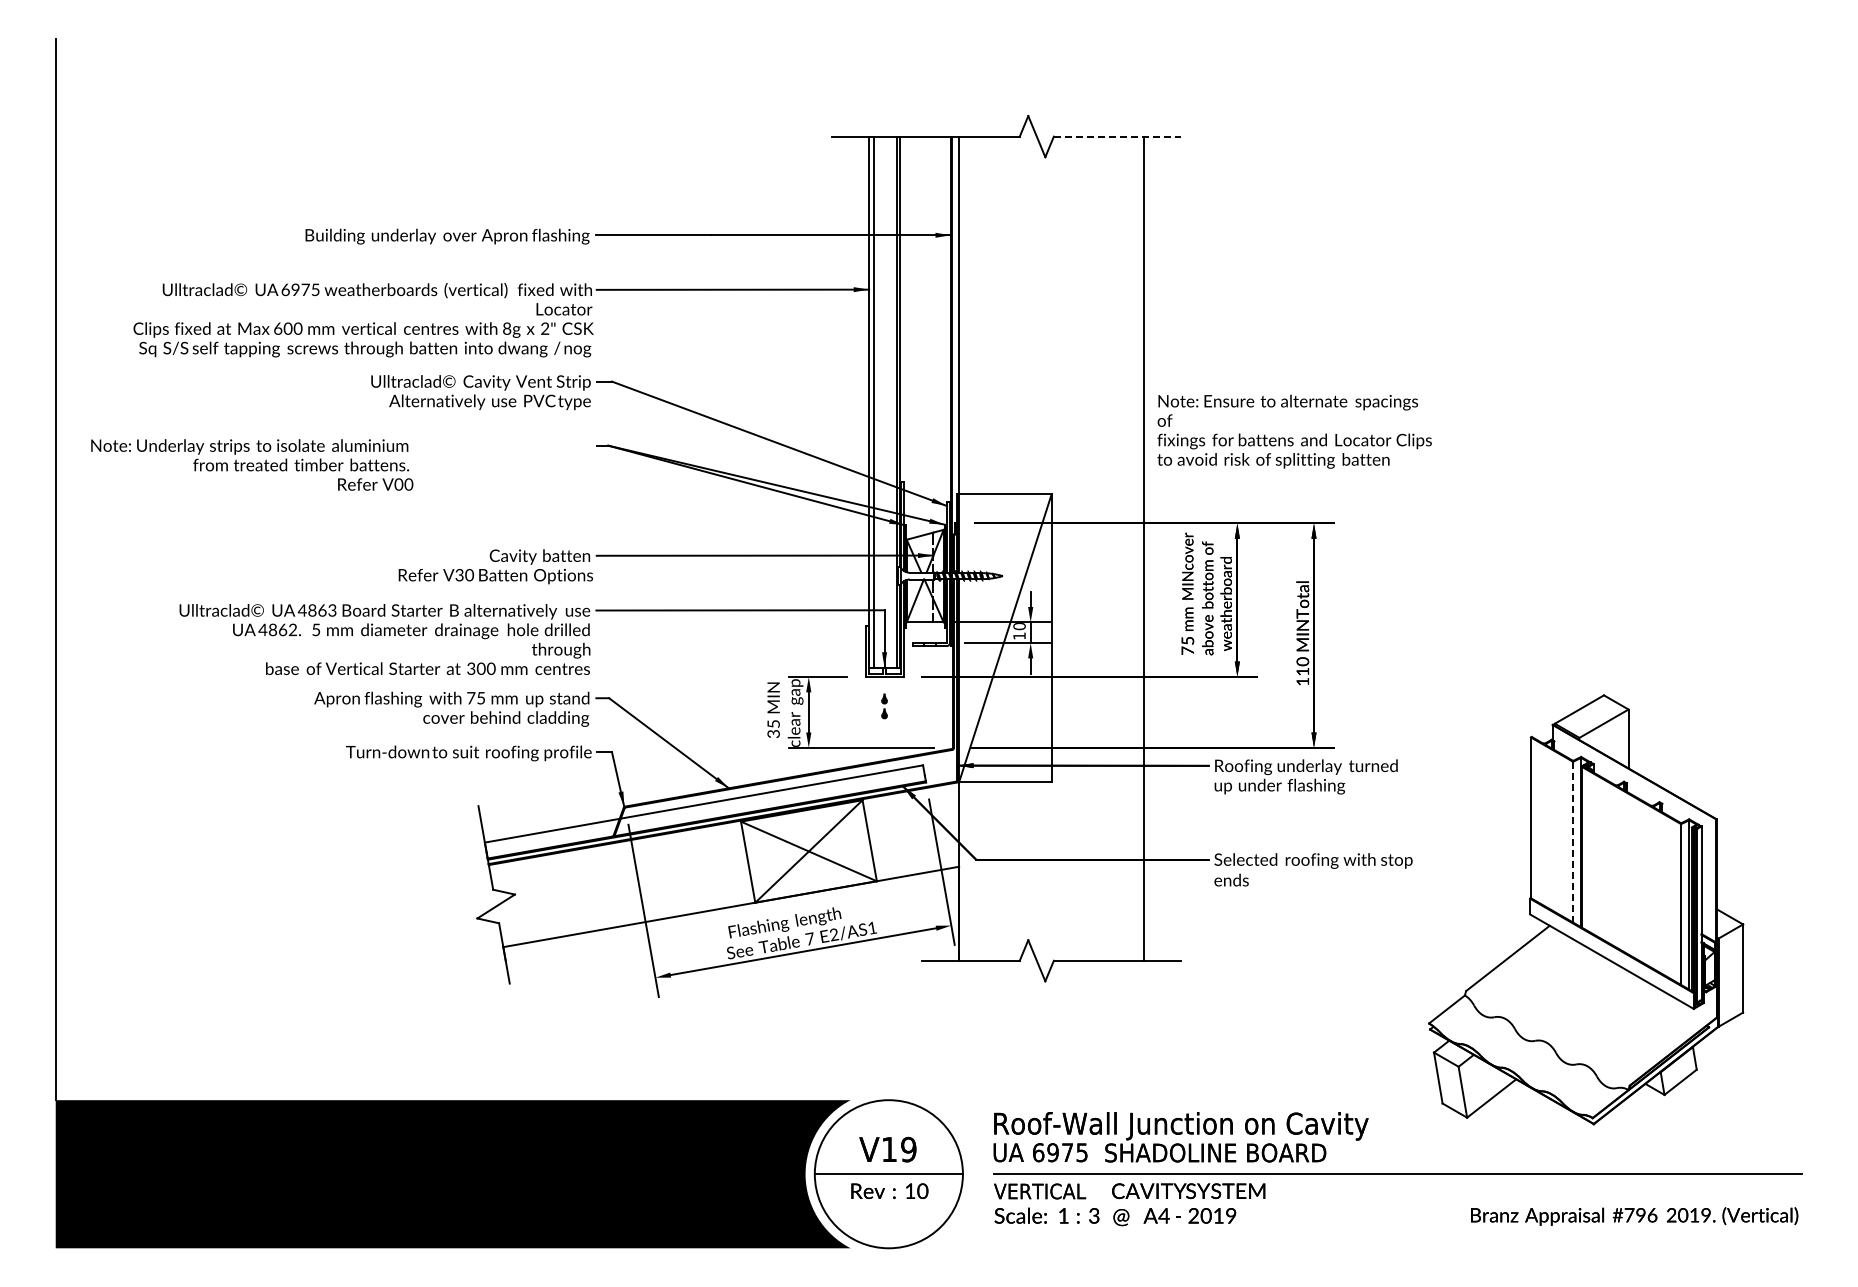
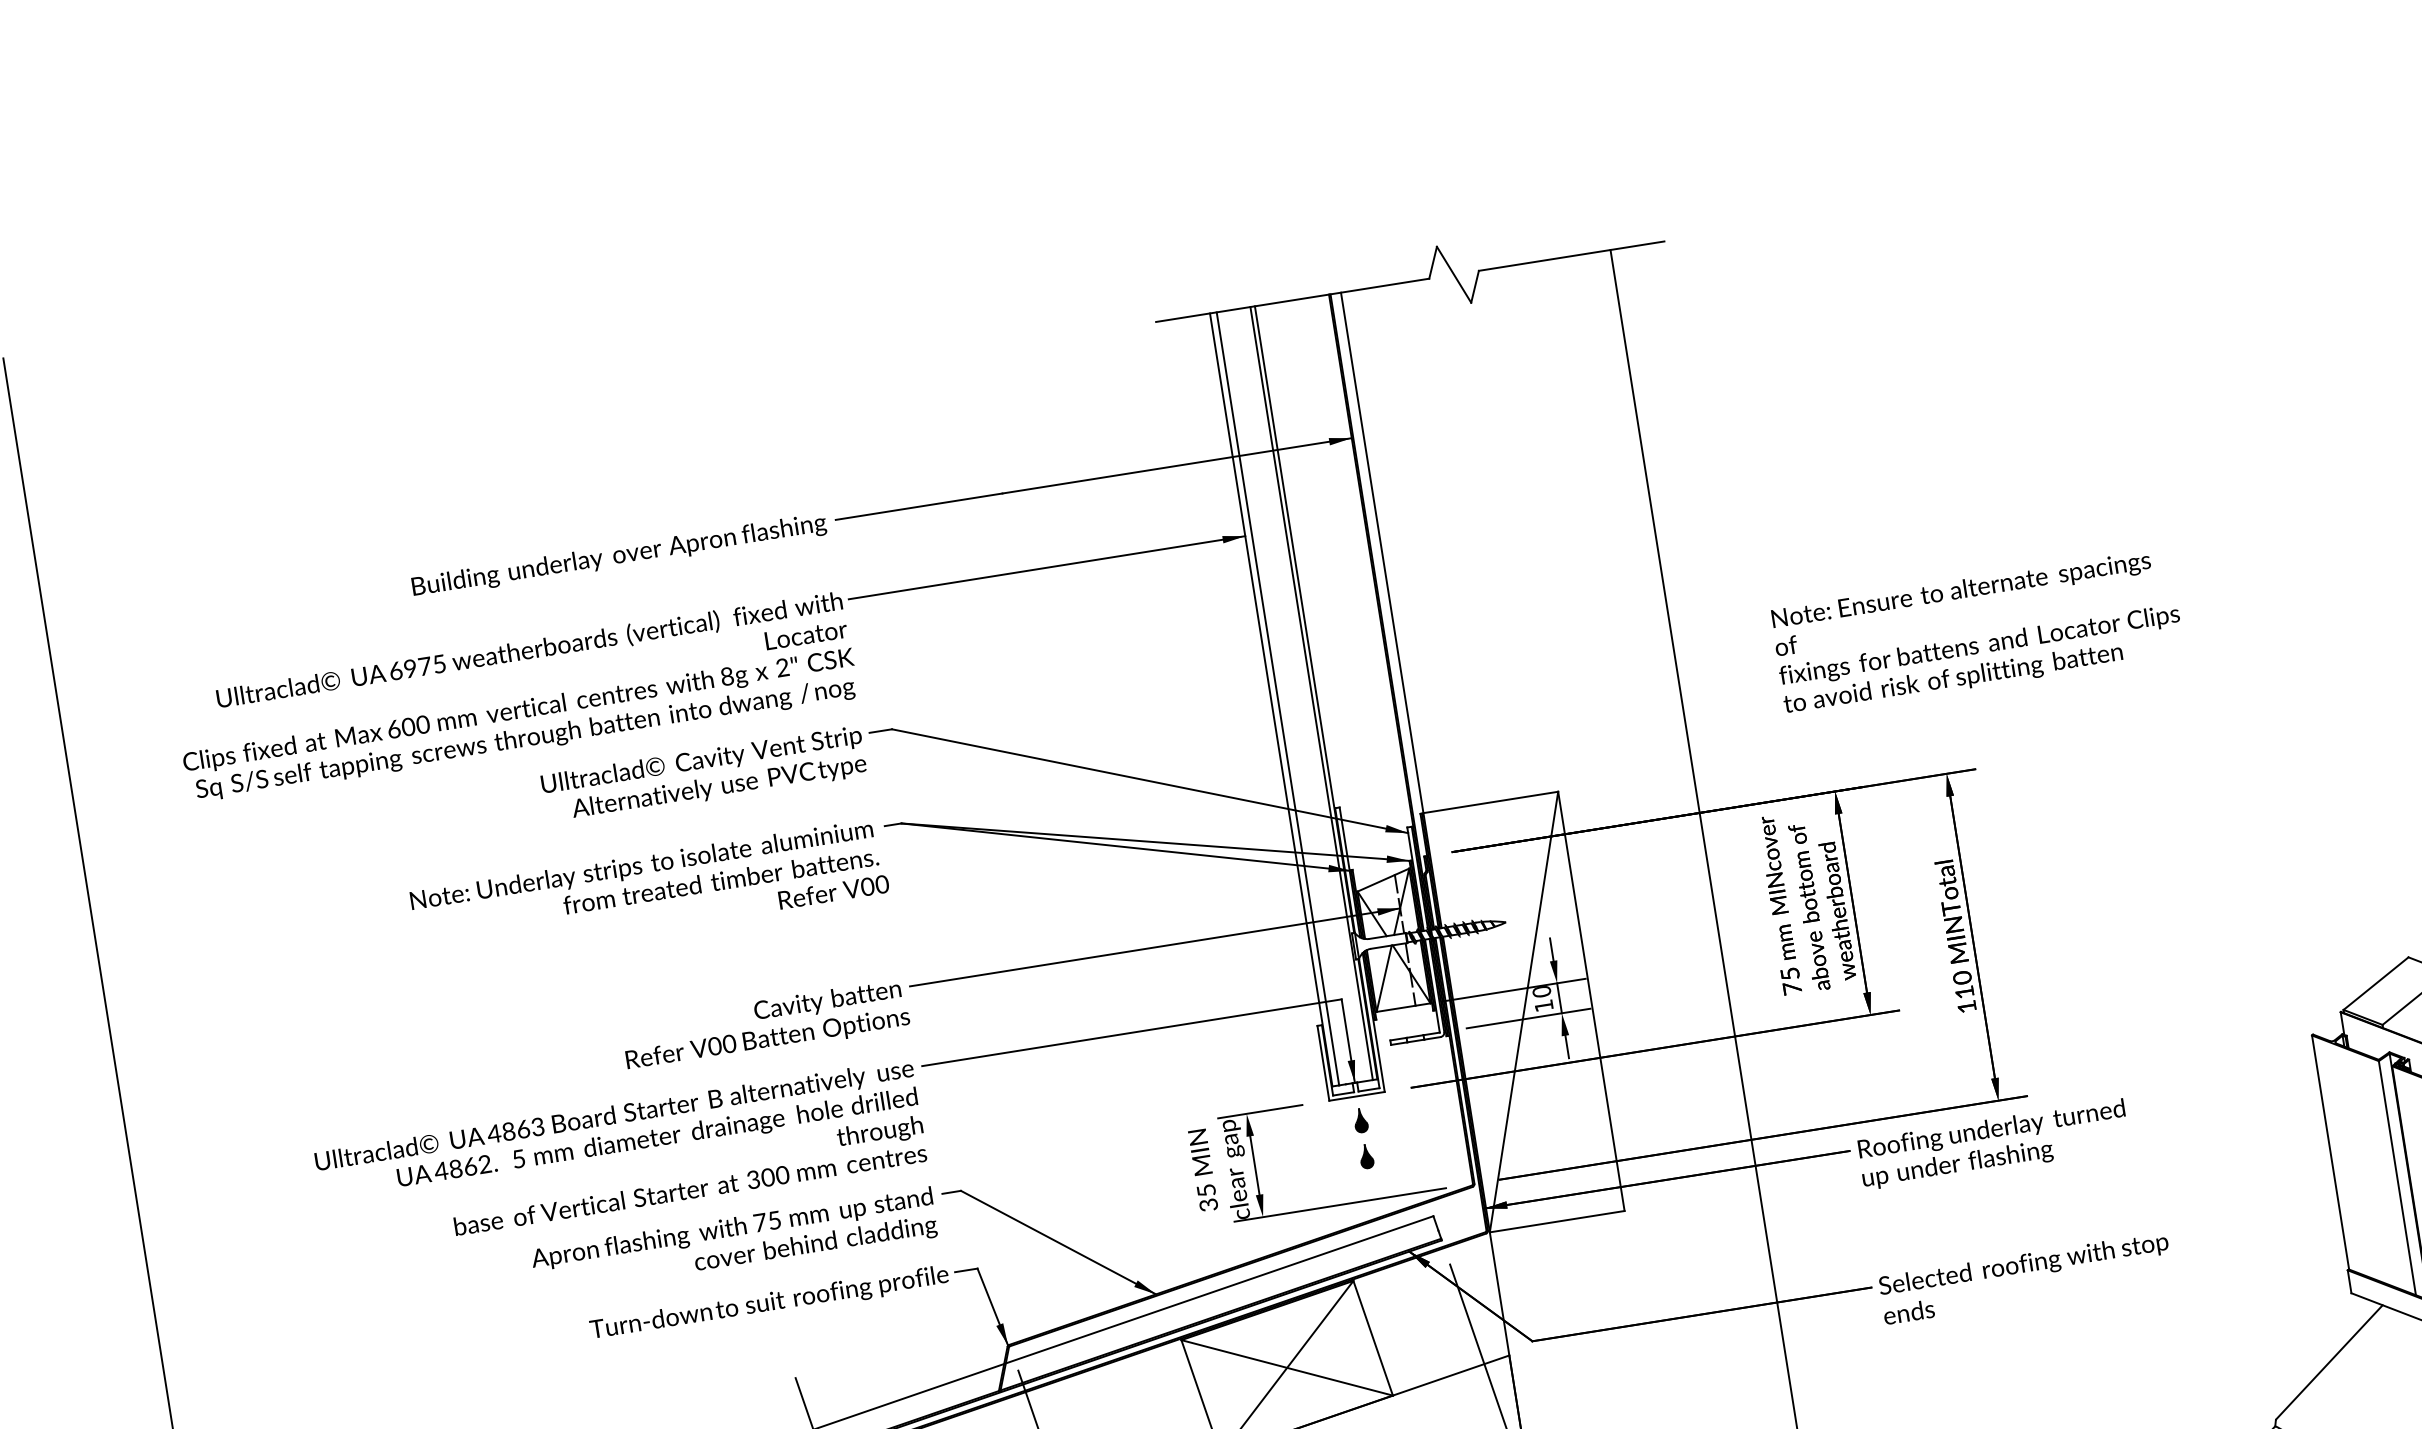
line: (1117, 136) -> (1571, 255), dashed -> solid
text: (1294, 431) -> (1977, 631), moved
text: (252, 464) -> (649, 891), moved
text: (459, 574) -> (714, 1045), V30 -> V00
part: (884, 706) -> (1363, 1139), size x1.67
line: (1573, 842) -> (2398, 1178), dashed -> solid

